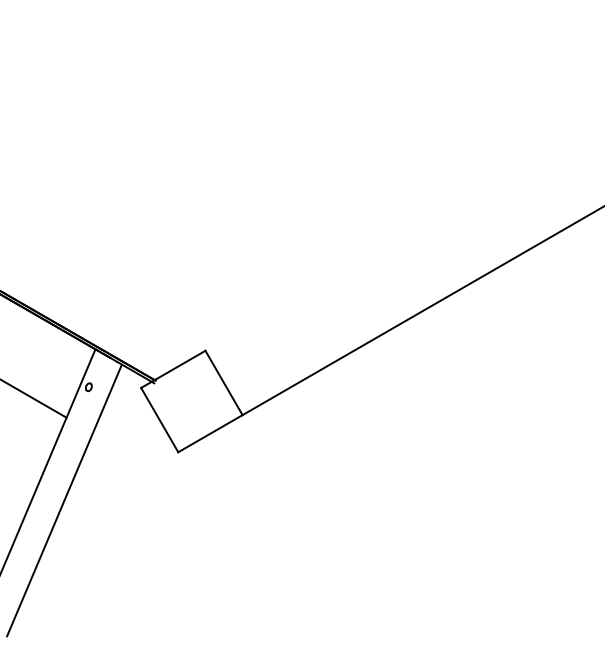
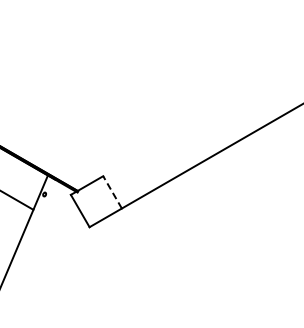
line: (223, 383) -> (112, 192), solid -> dashed
line: (64, 500) -> (32, 251), removed

